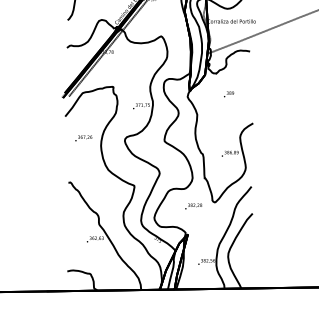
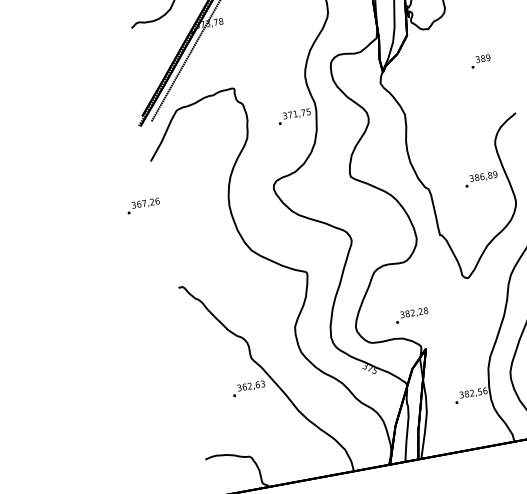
text: (229, 94) -> (481, 61), moved
text: (83, 138) -> (142, 206), moved
text: (193, 206) -> (411, 315), moved

